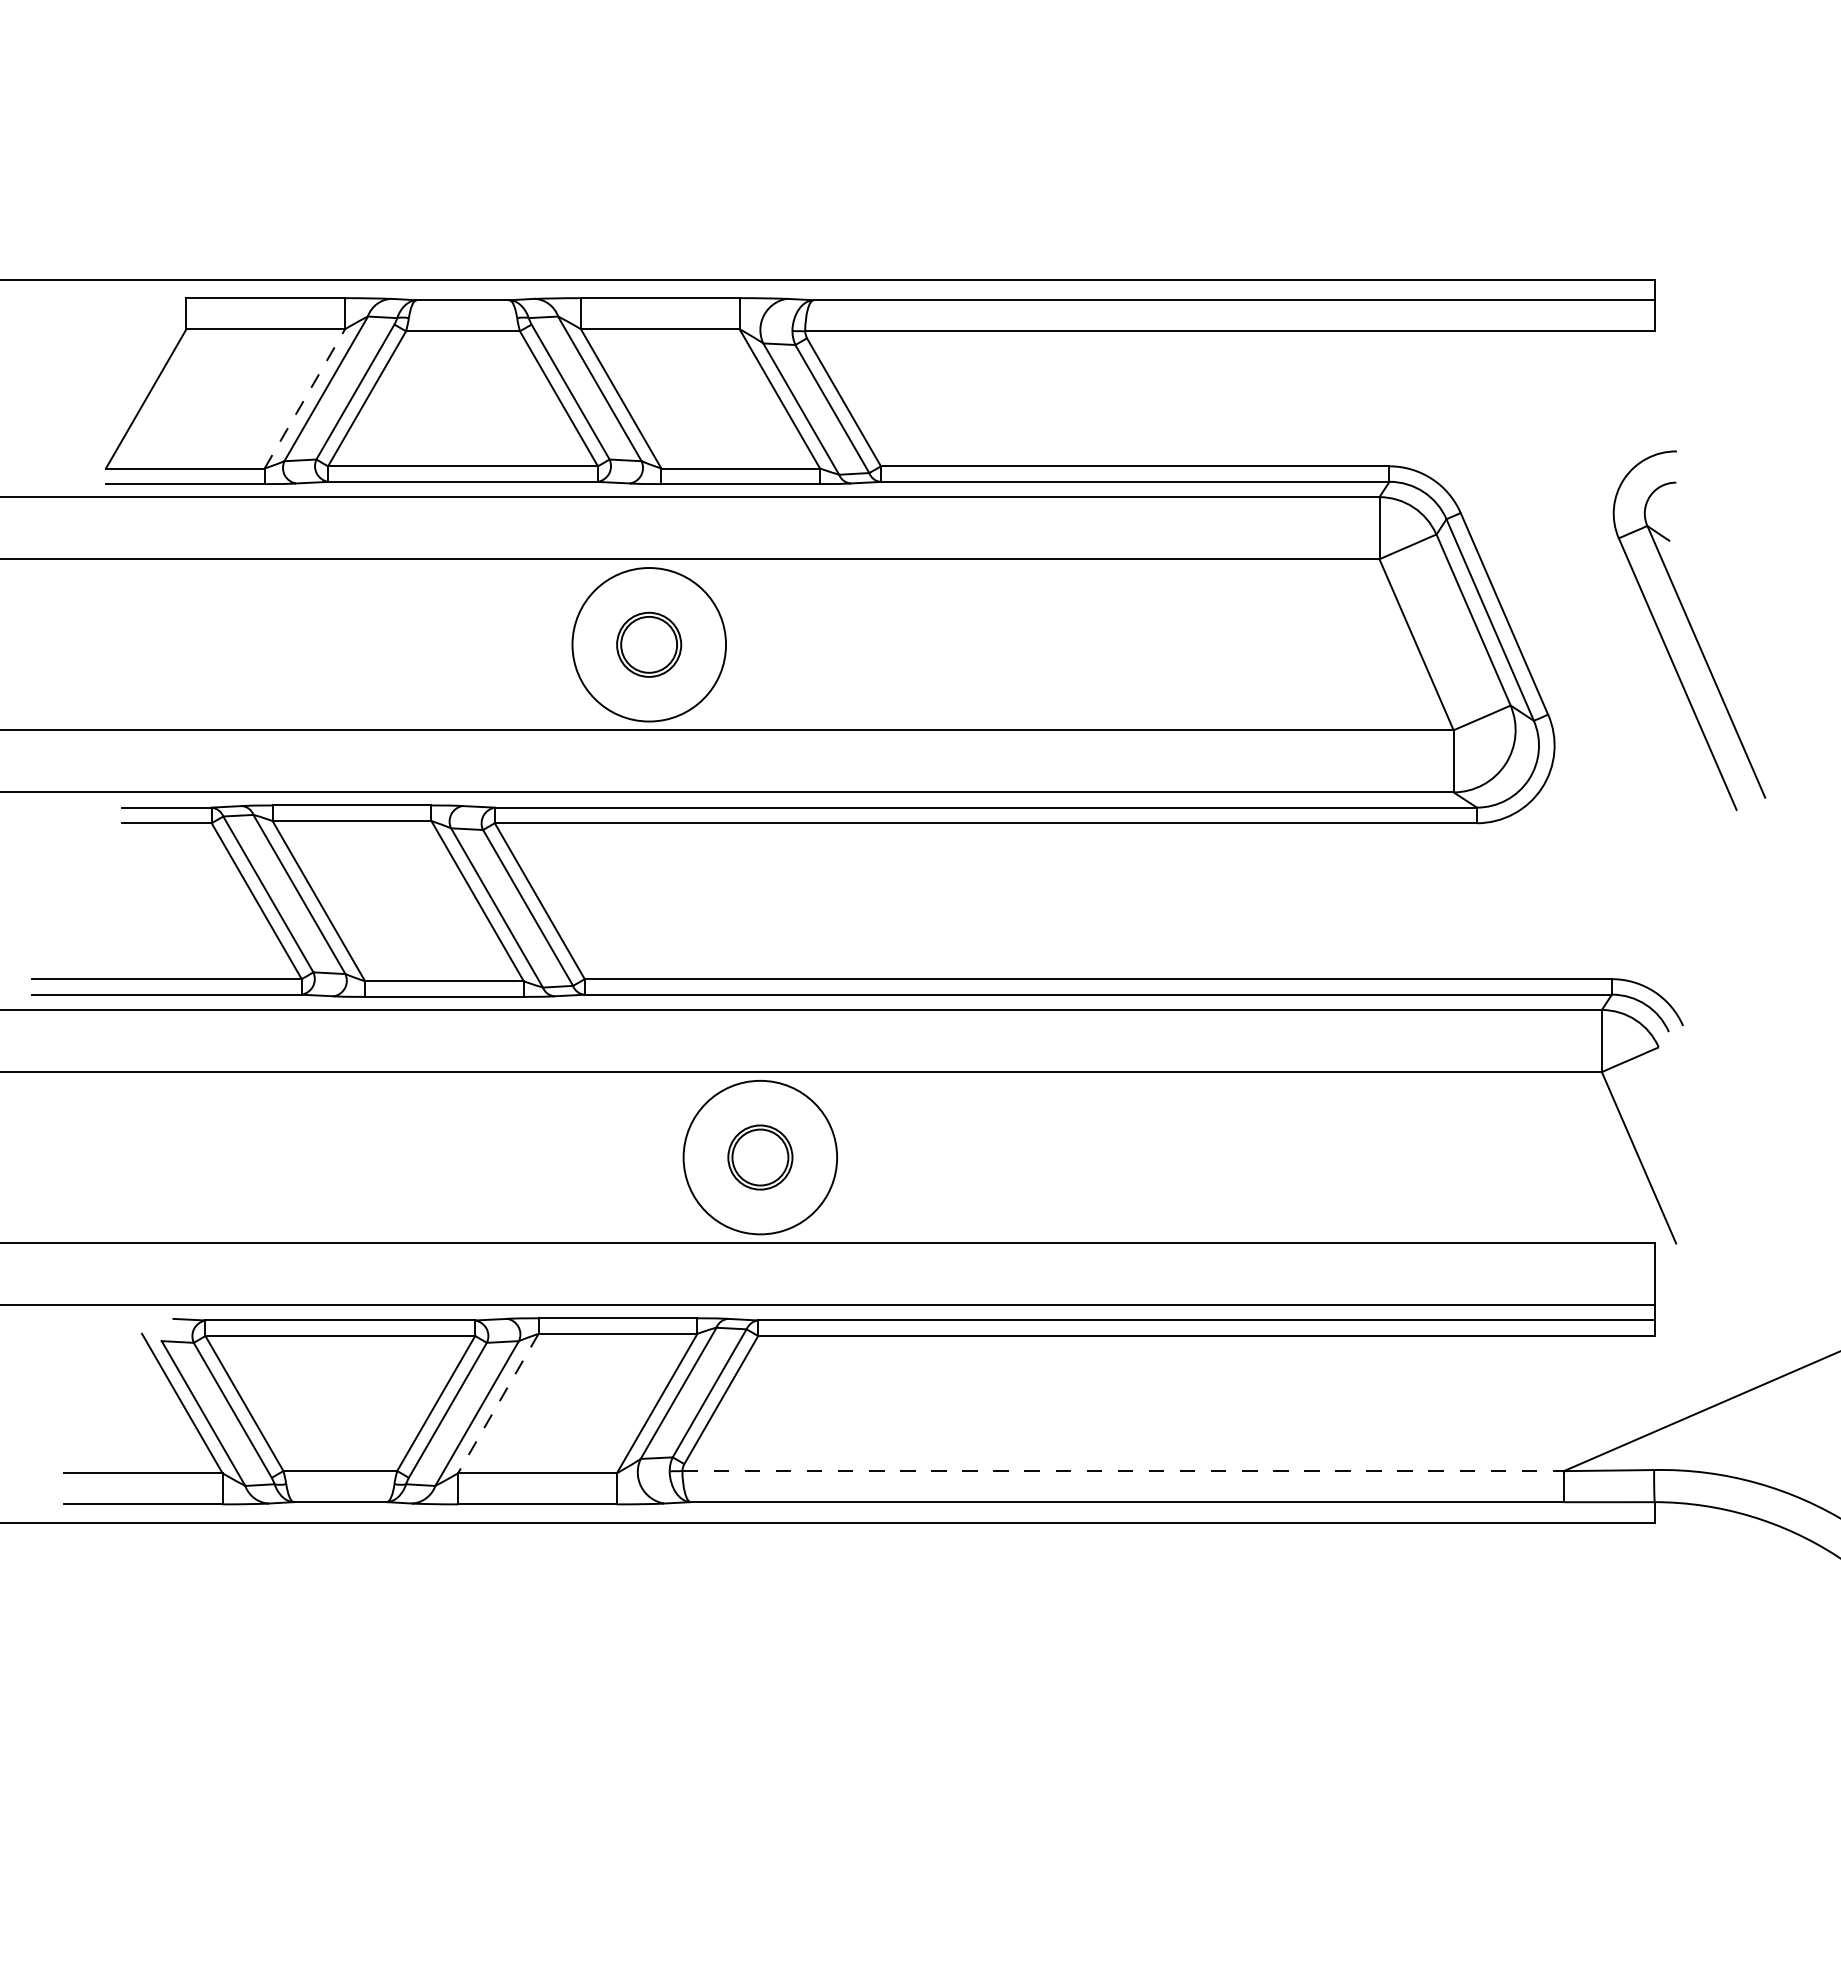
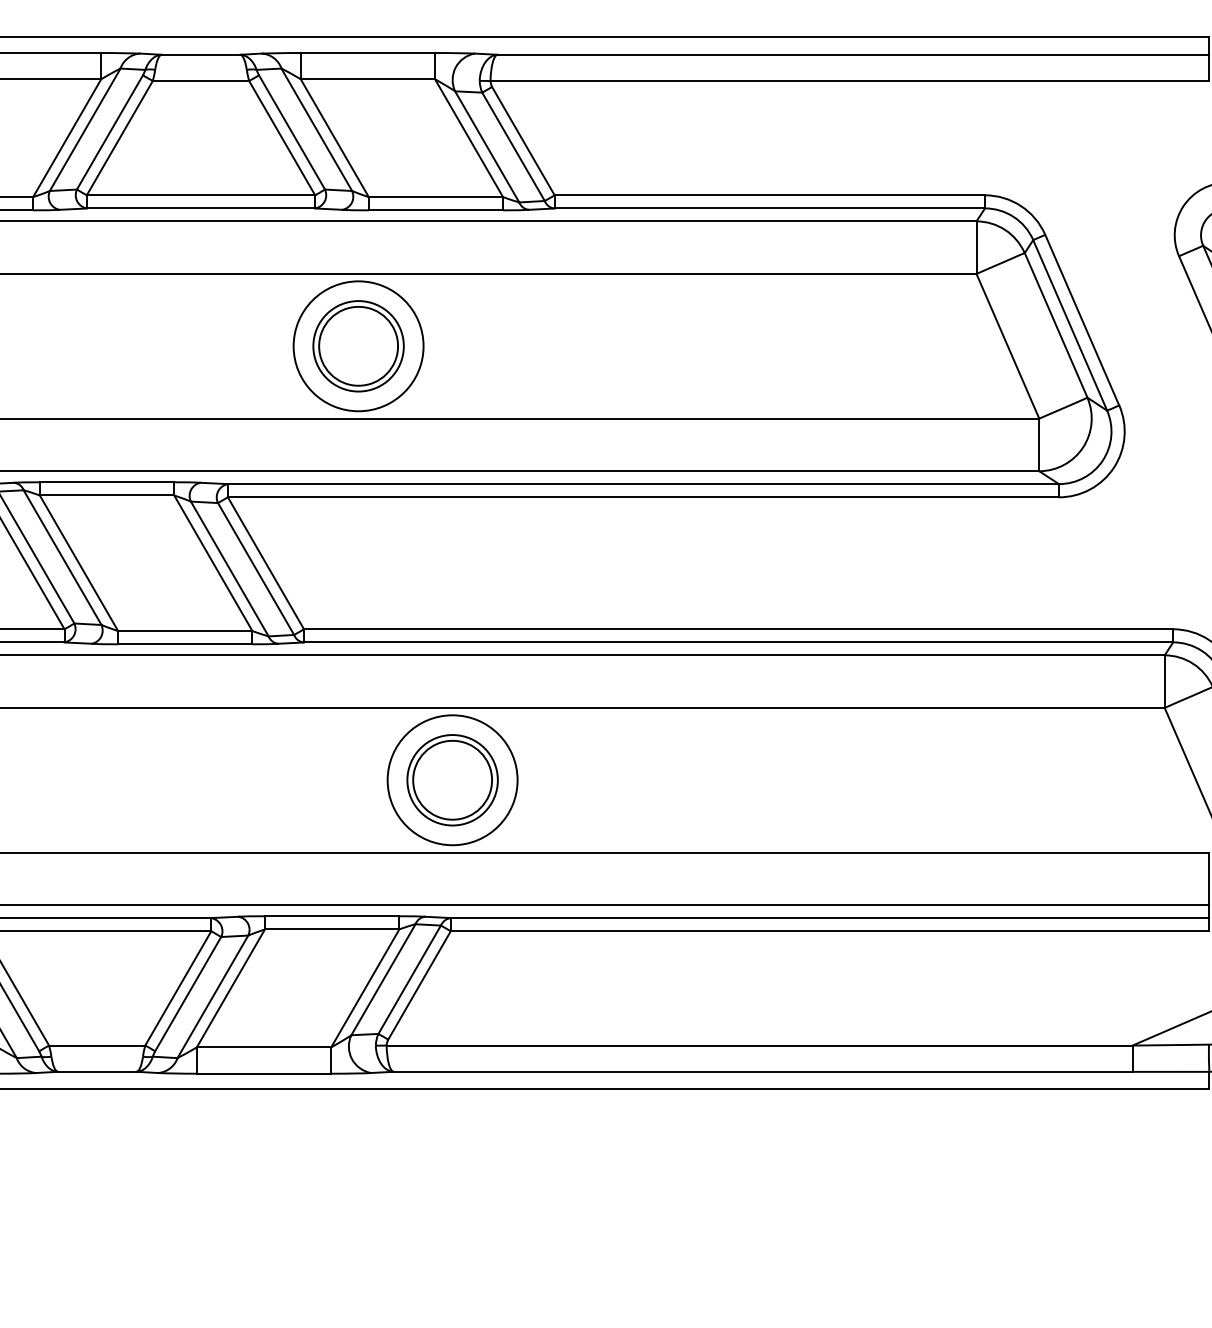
line: (305, 398) -> (67, 137), dashed -> solid
part: (648, 644) -> (357, 346), size x1.67
part: (760, 1157) -> (452, 780), size x1.67
line: (498, 1403) -> (231, 988), dashed -> solid
line: (1123, 1471) -> (759, 1045), dashed -> solid

